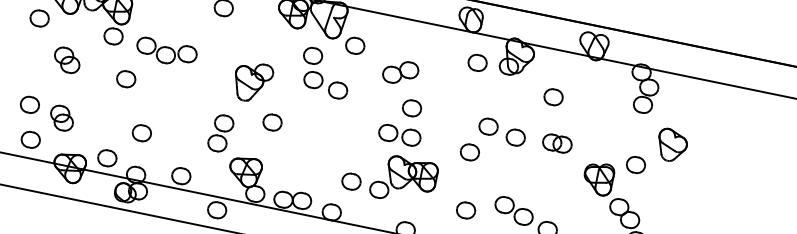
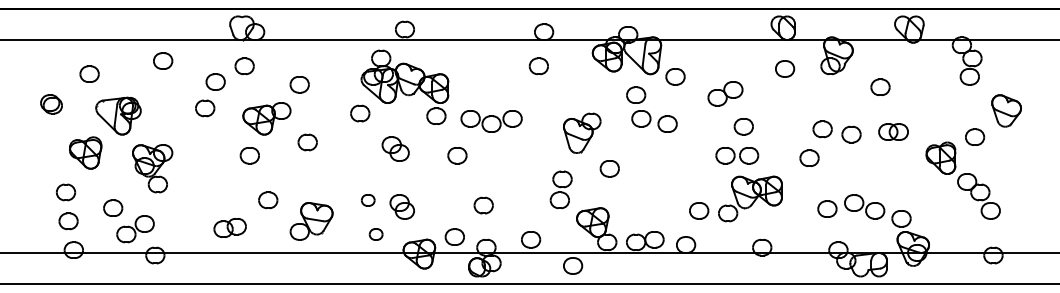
part: (478, 62) -> (785, 68), moved
part: (30, 105) -> (368, 200), size x0.7
part: (31, 139) -> (376, 234), size x0.7
part: (466, 209) -> (827, 208), moved

